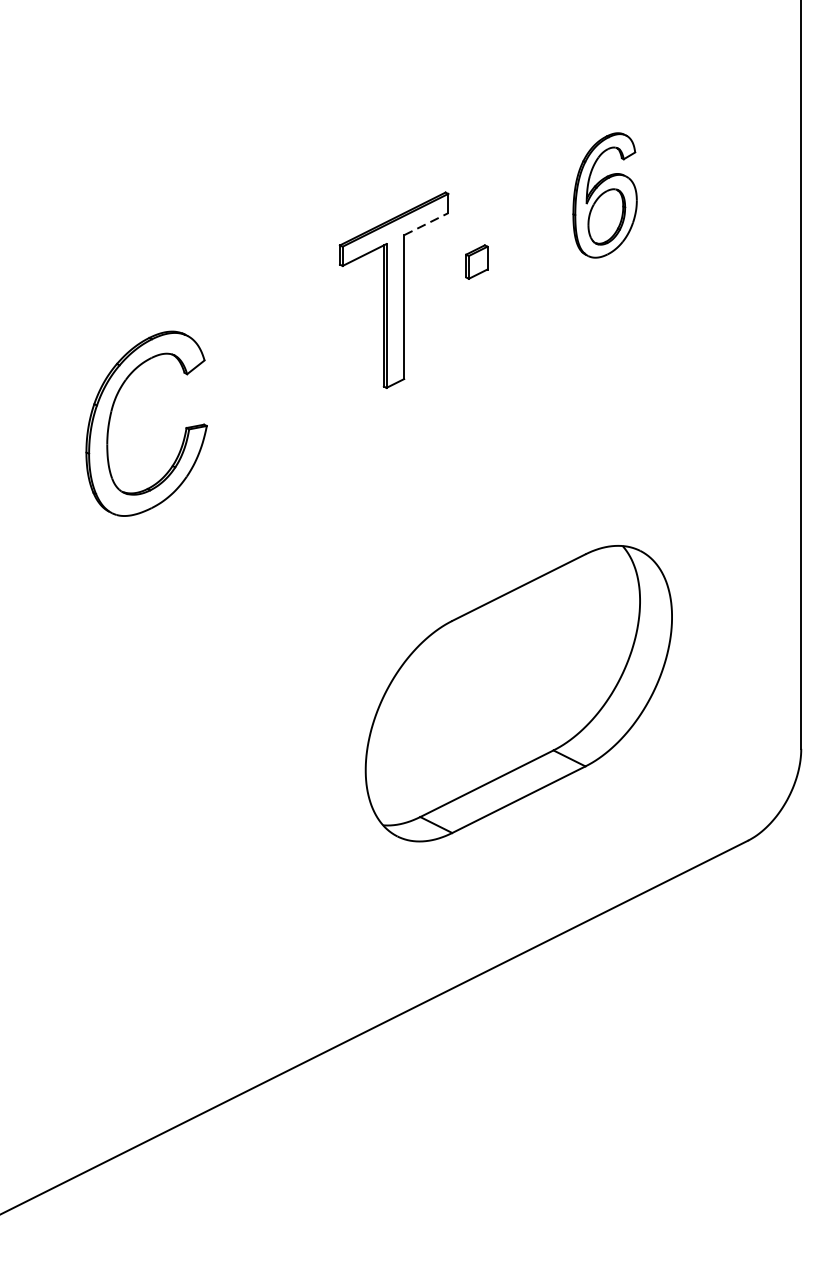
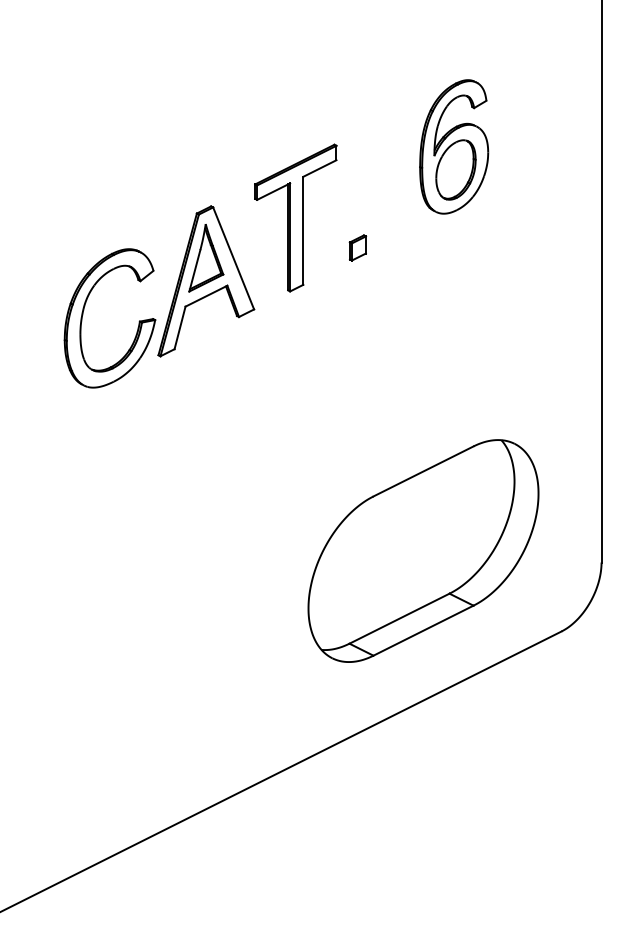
part: (605, 194) -> (454, 146), size x1.43
line: (425, 224) -> (319, 168), dashed -> solid
part: (476, 261) -> (357, 247), moved
part: (275, 374) -> (206, 281), added
part: (518, 692) -> (423, 550), moved

